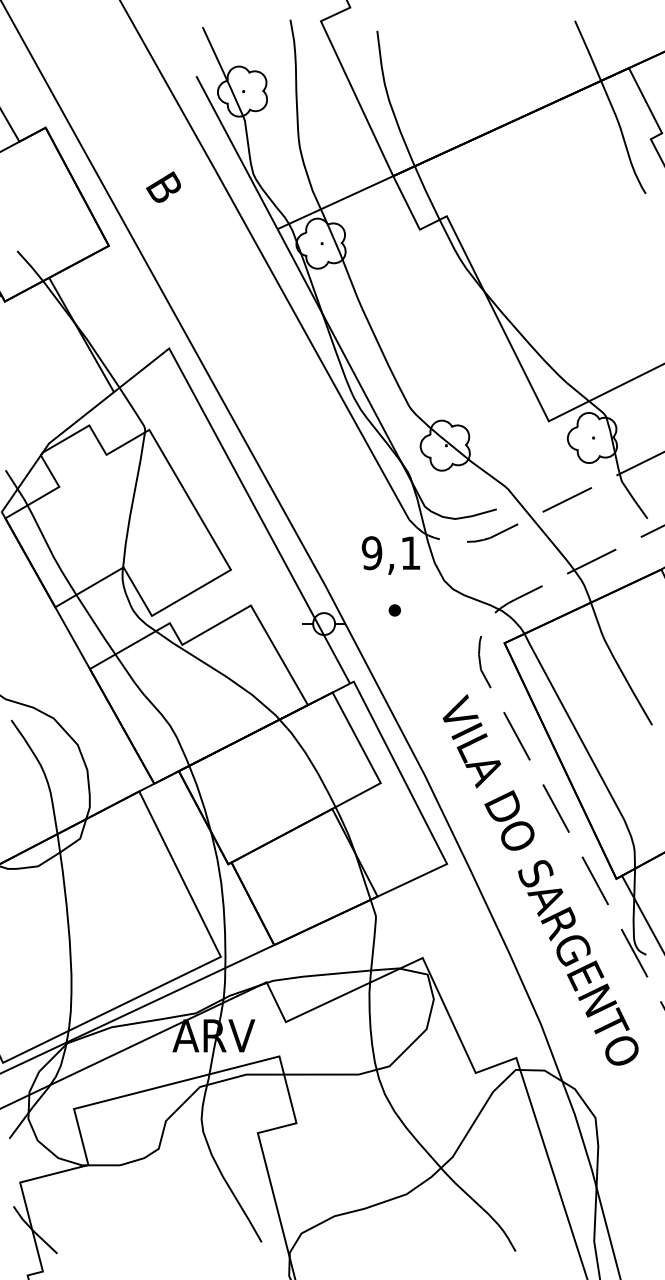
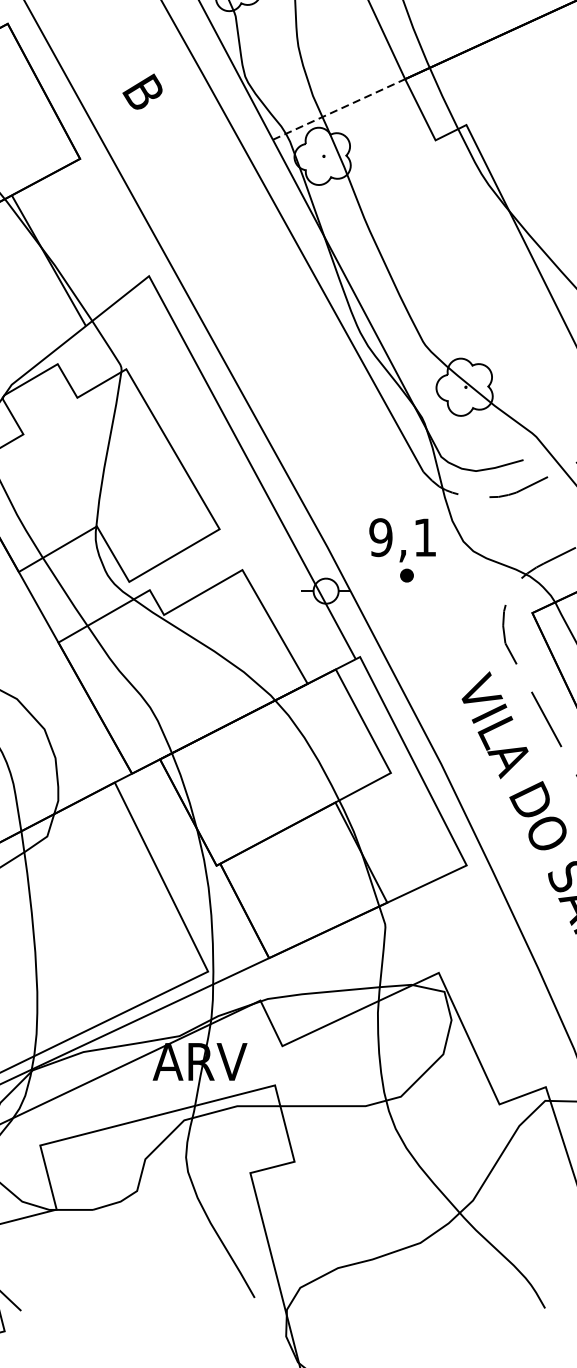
line: (335, 202) -> (339, 109), solid -> dashed
text: (390, 555) -> (402, 540), moved

